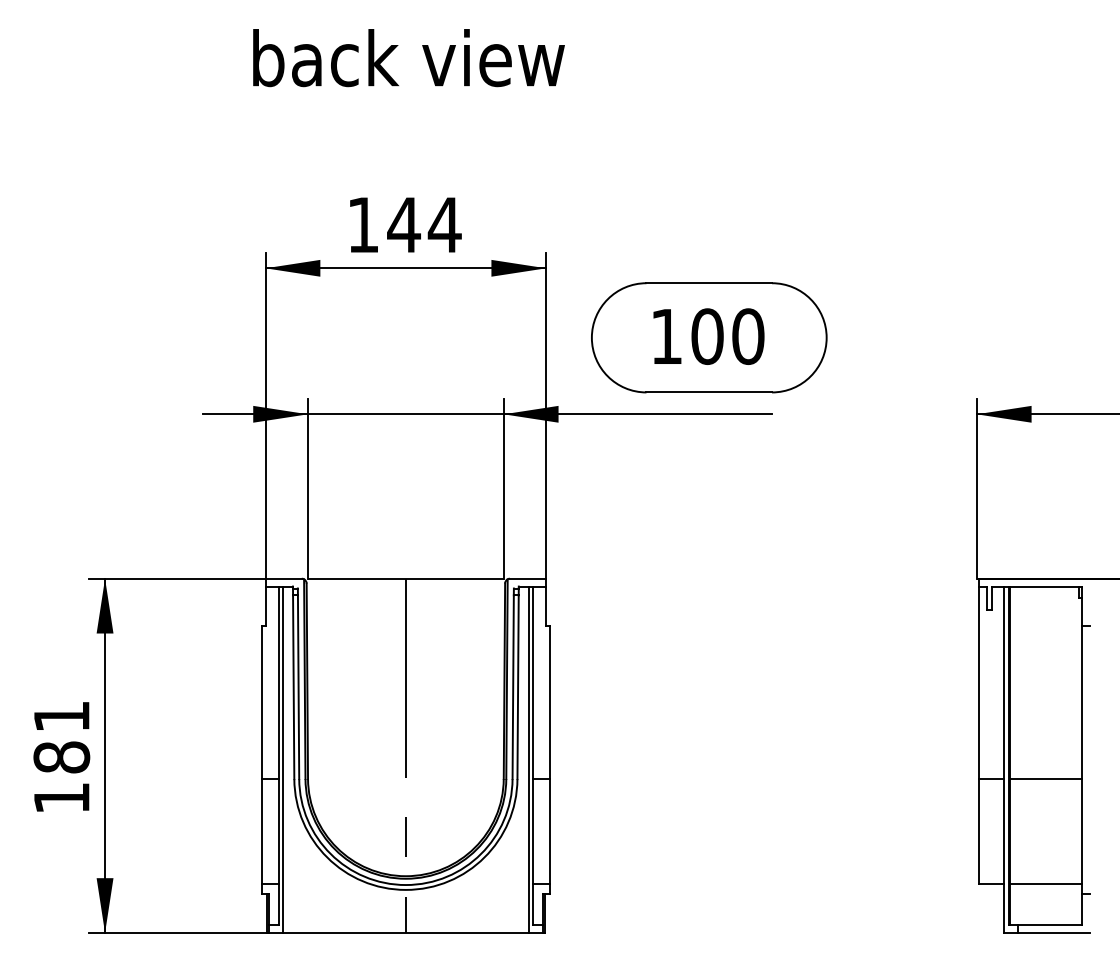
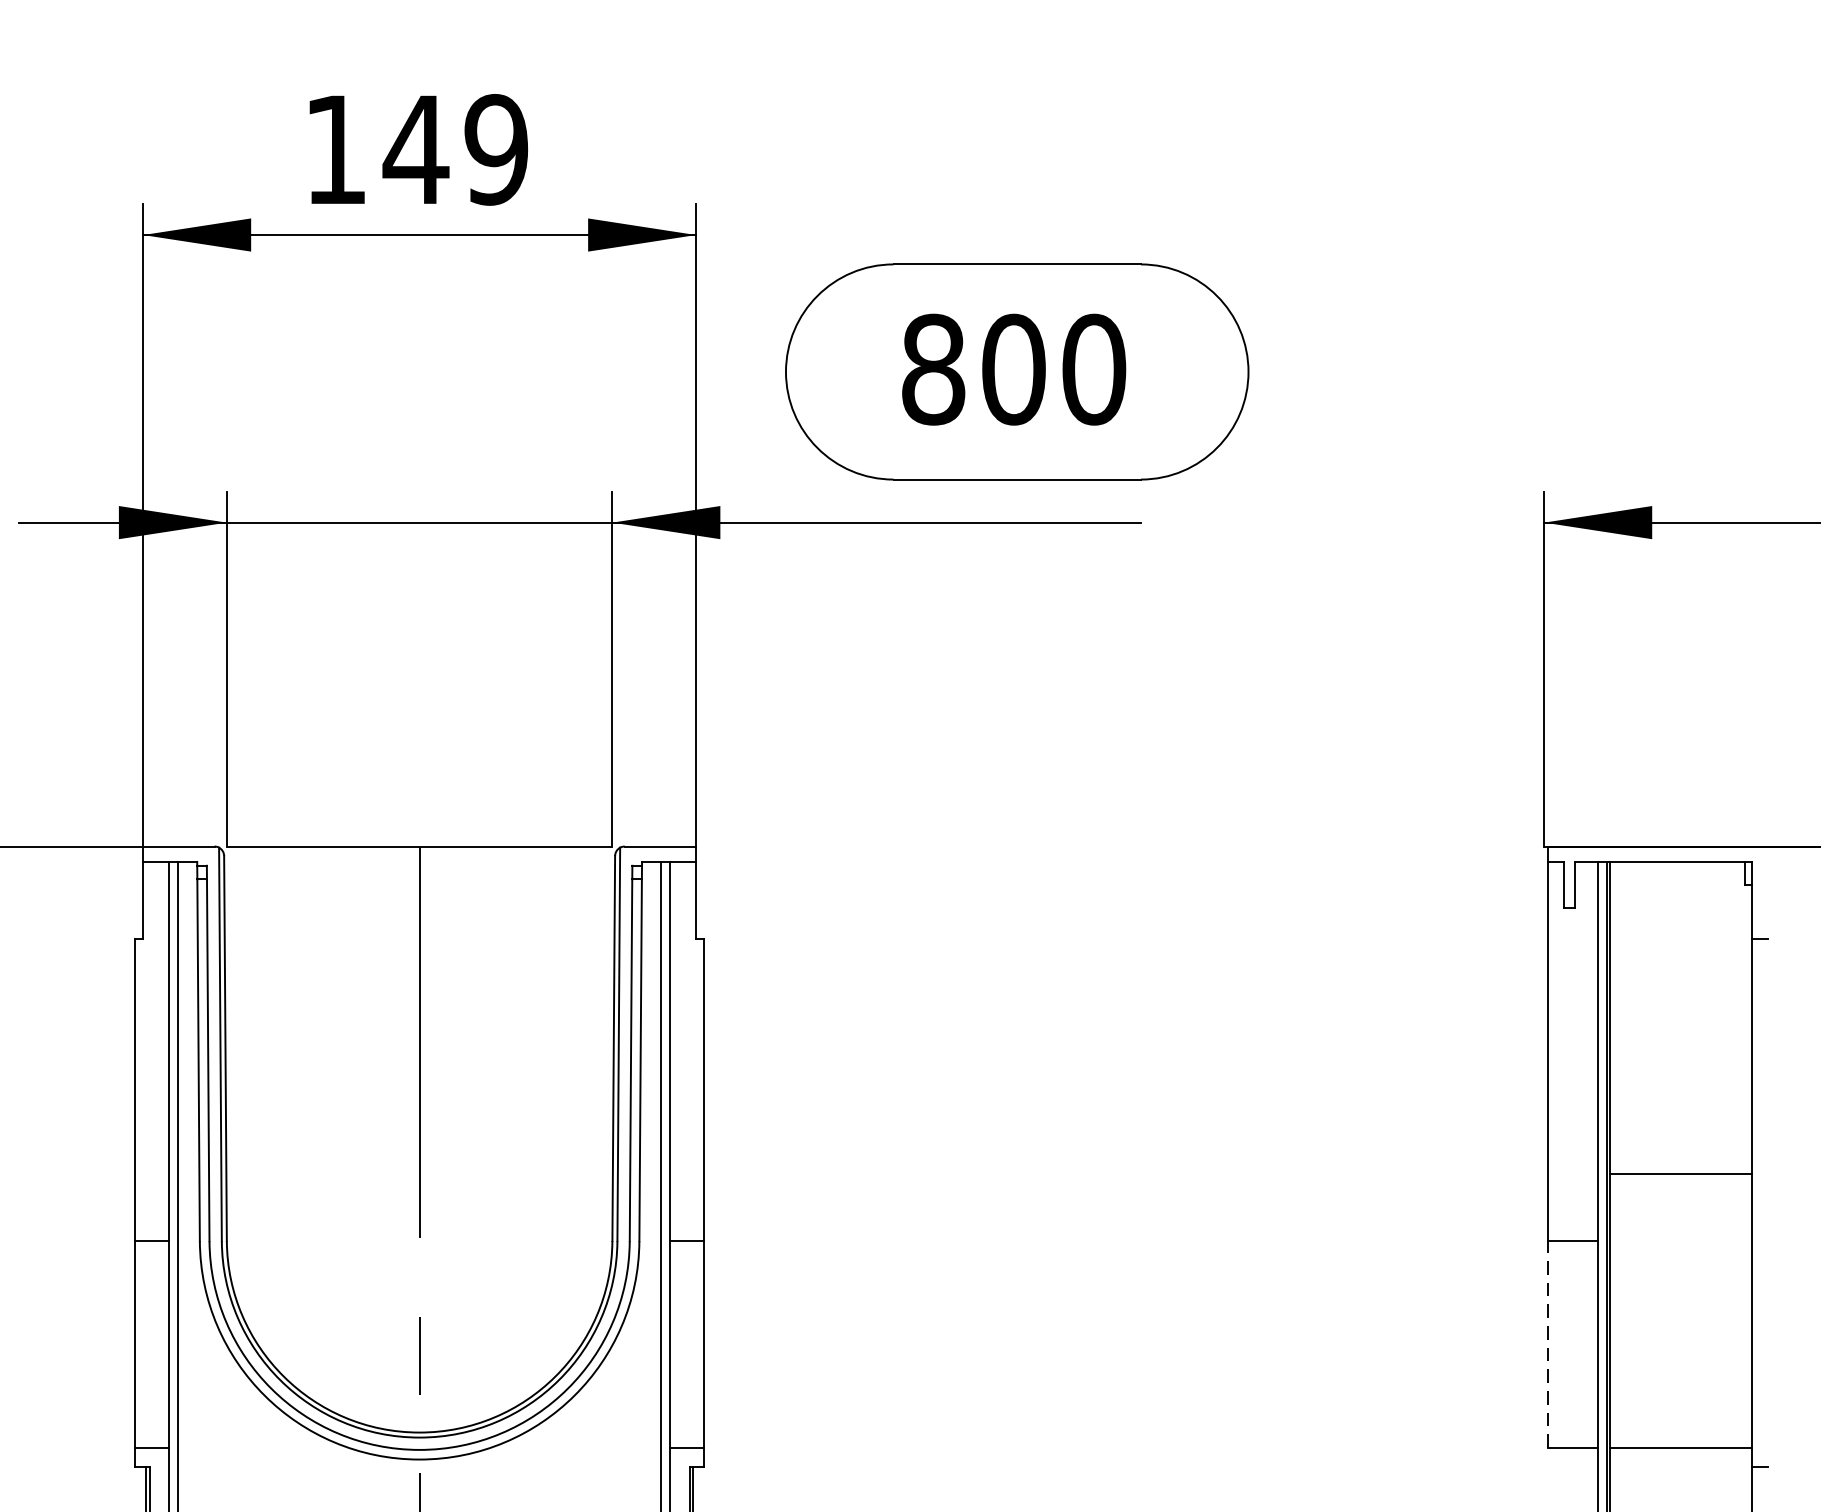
text: (444, 224) -> (495, 148), 144 -> 149
text: (666, 336) -> (932, 369), 100 -> 800
line: (1046, 779) -> (1681, 1175), moved
line: (978, 831) -> (1547, 1344), solid -> dashed

